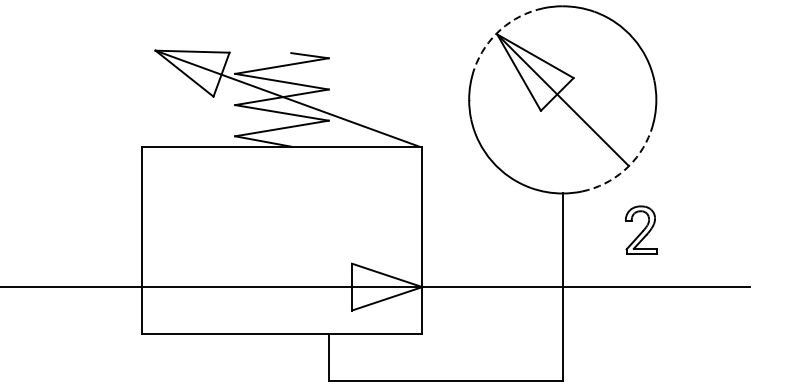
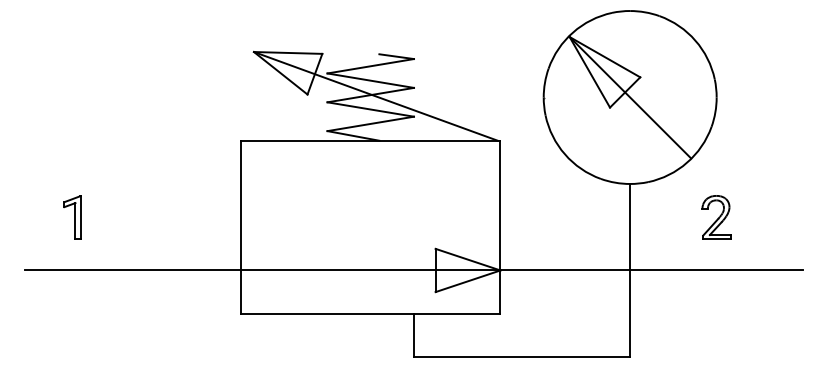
arc: (501, 29) -> (573, 32), dashed -> solid
arc: (624, 170) -> (687, 162), dashed -> solid
part: (641, 229) -> (716, 217), moved

